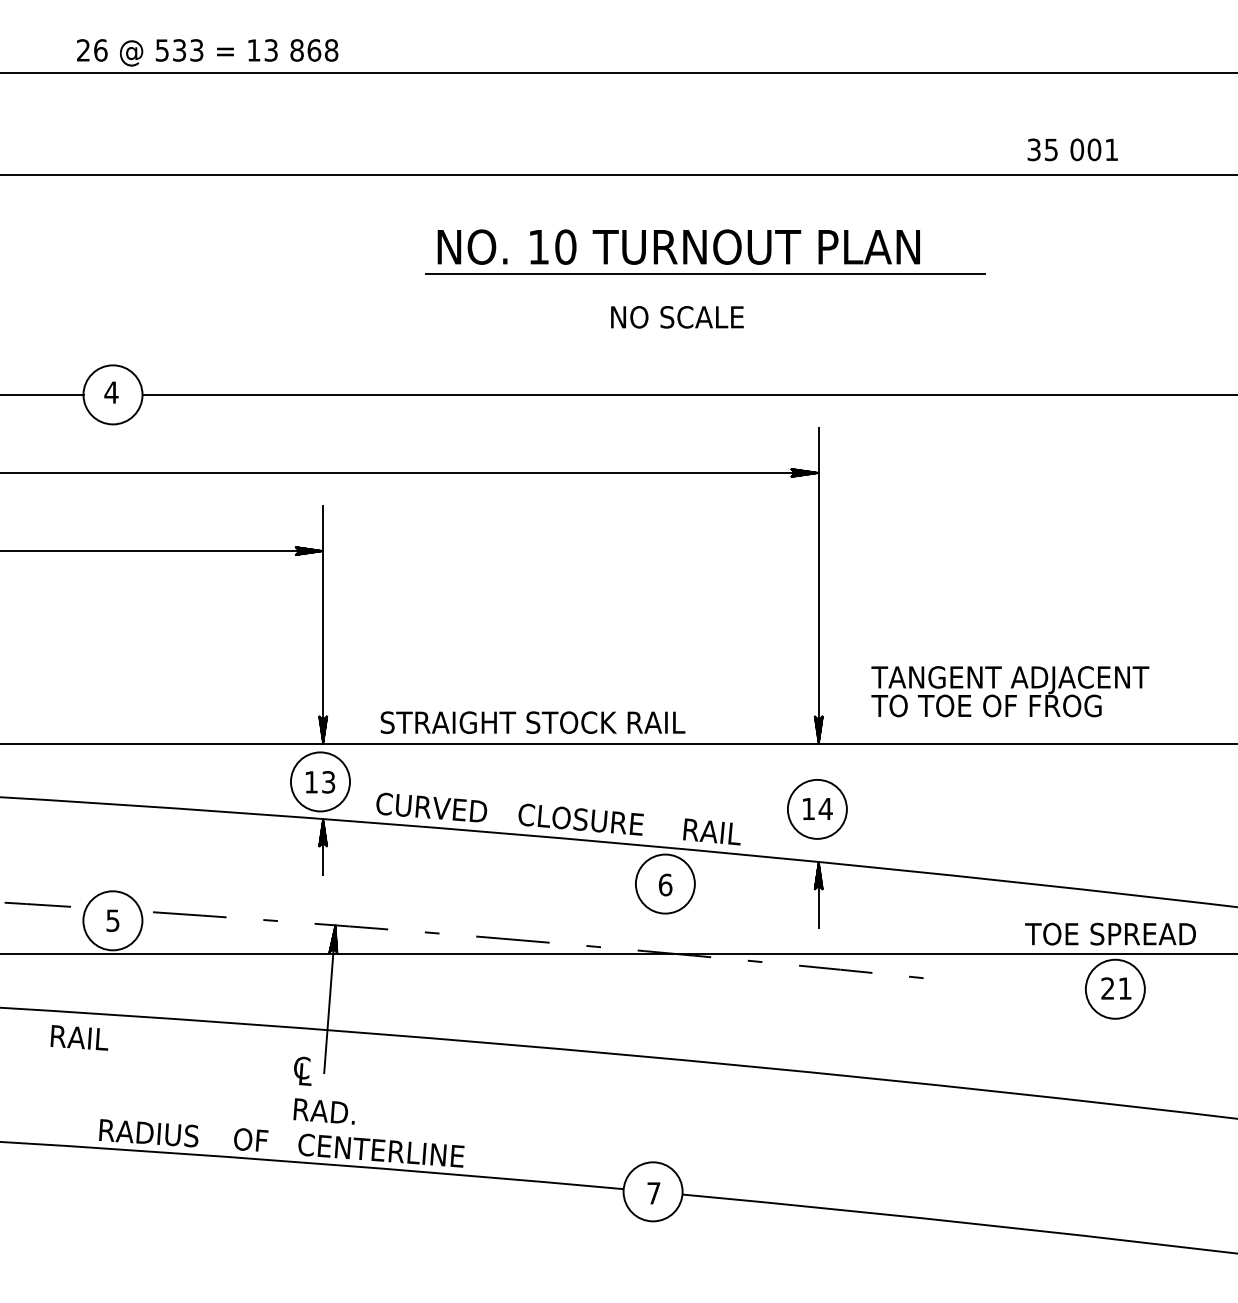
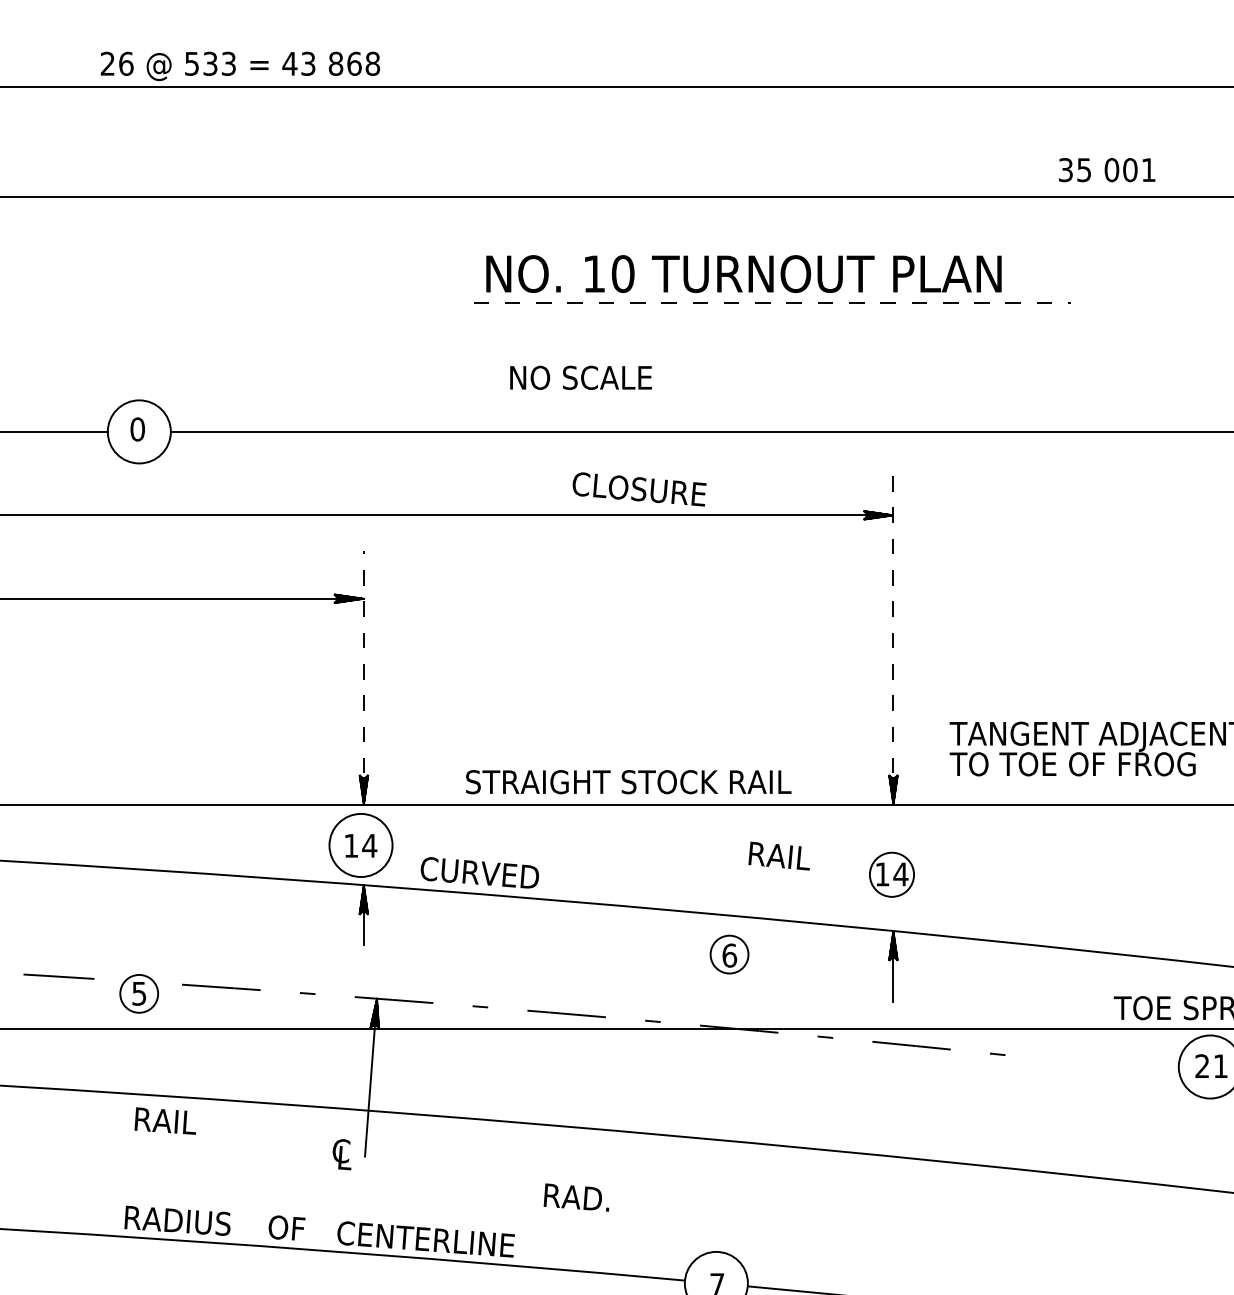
text: (253, 50) -> (289, 63), 13 -> 43
text: (1072, 149) -> (1106, 169), moved
line: (705, 274) -> (772, 303), solid -> dashed
text: (677, 317) -> (581, 378), moved
text: (111, 392) -> (137, 429), 4 -> 0
line: (818, 586) -> (893, 636), solid -> dashed
line: (323, 625) -> (364, 678), solid -> dashed
text: (532, 722) -> (628, 781), moved
text: (328, 782) -> (369, 846), 13 -> 14
circle: (816, 808) -> (891, 873), size x0.7
text: (580, 819) -> (638, 489), moved
text: (711, 831) -> (778, 855), moved
circle: (664, 883) -> (728, 953), size x0.6
circle: (112, 920) -> (138, 993), size x0.6
text: (79, 1037) -> (165, 1120), moved
text: (323, 1111) -> (575, 1197), moved

